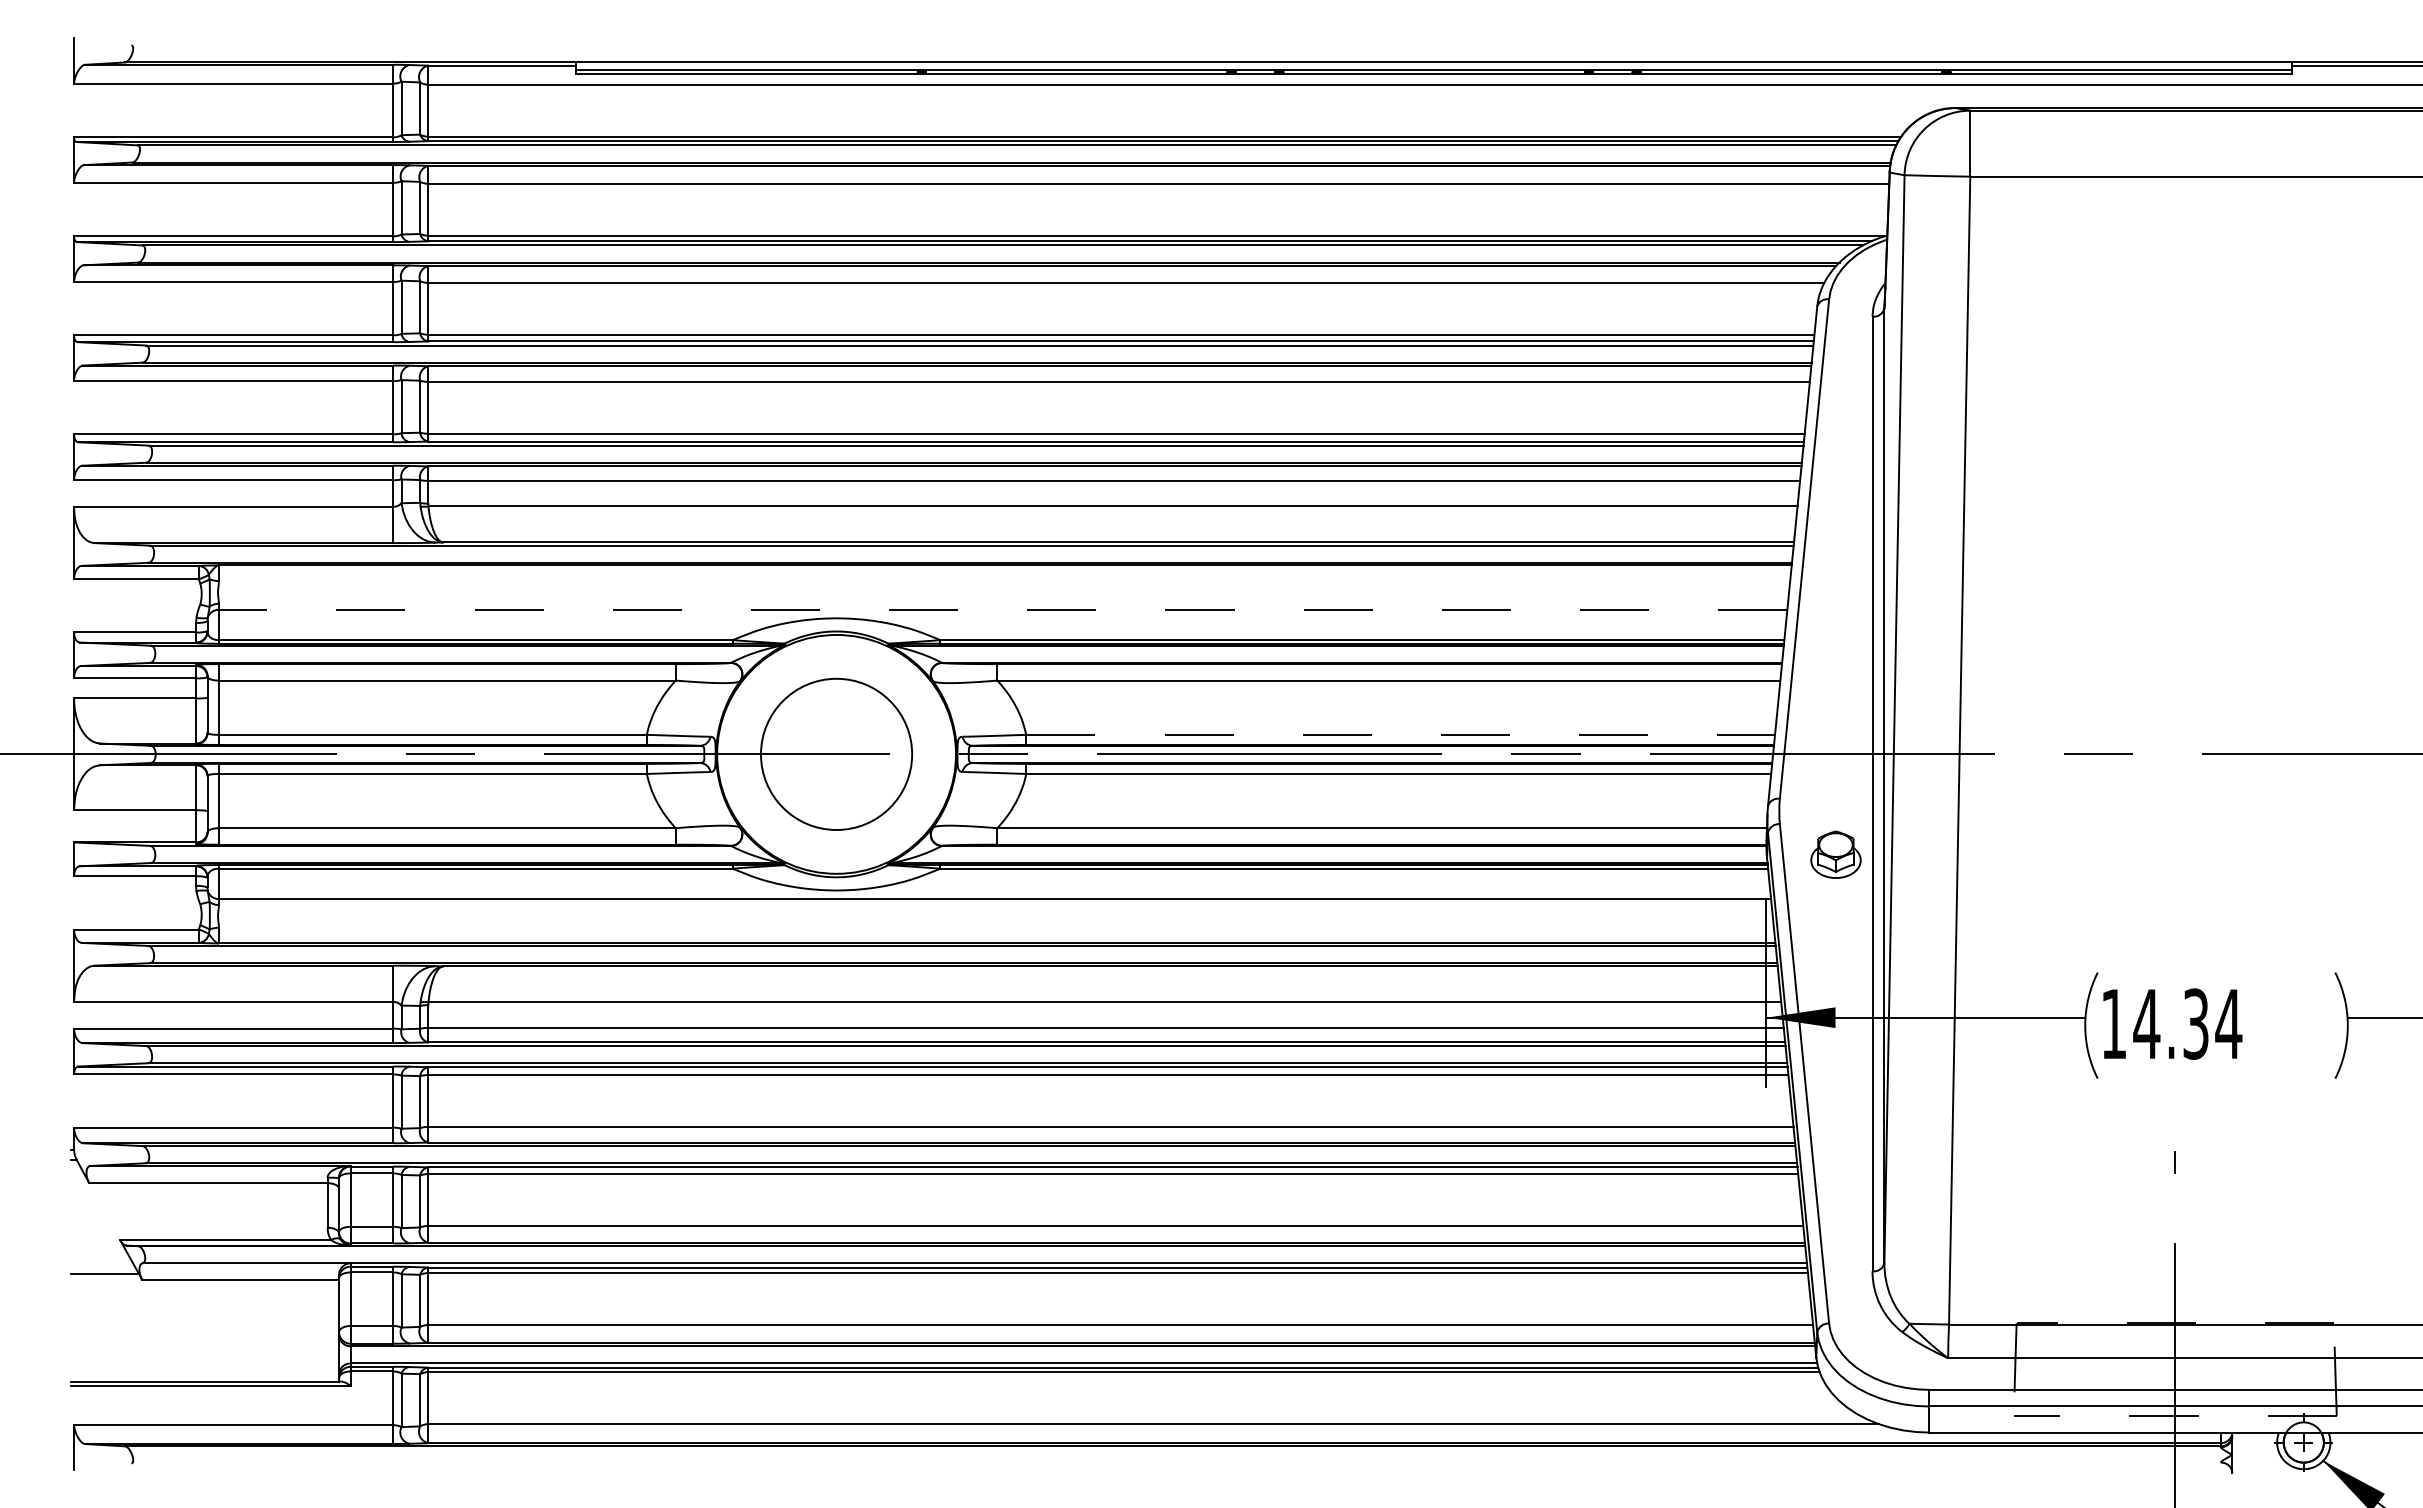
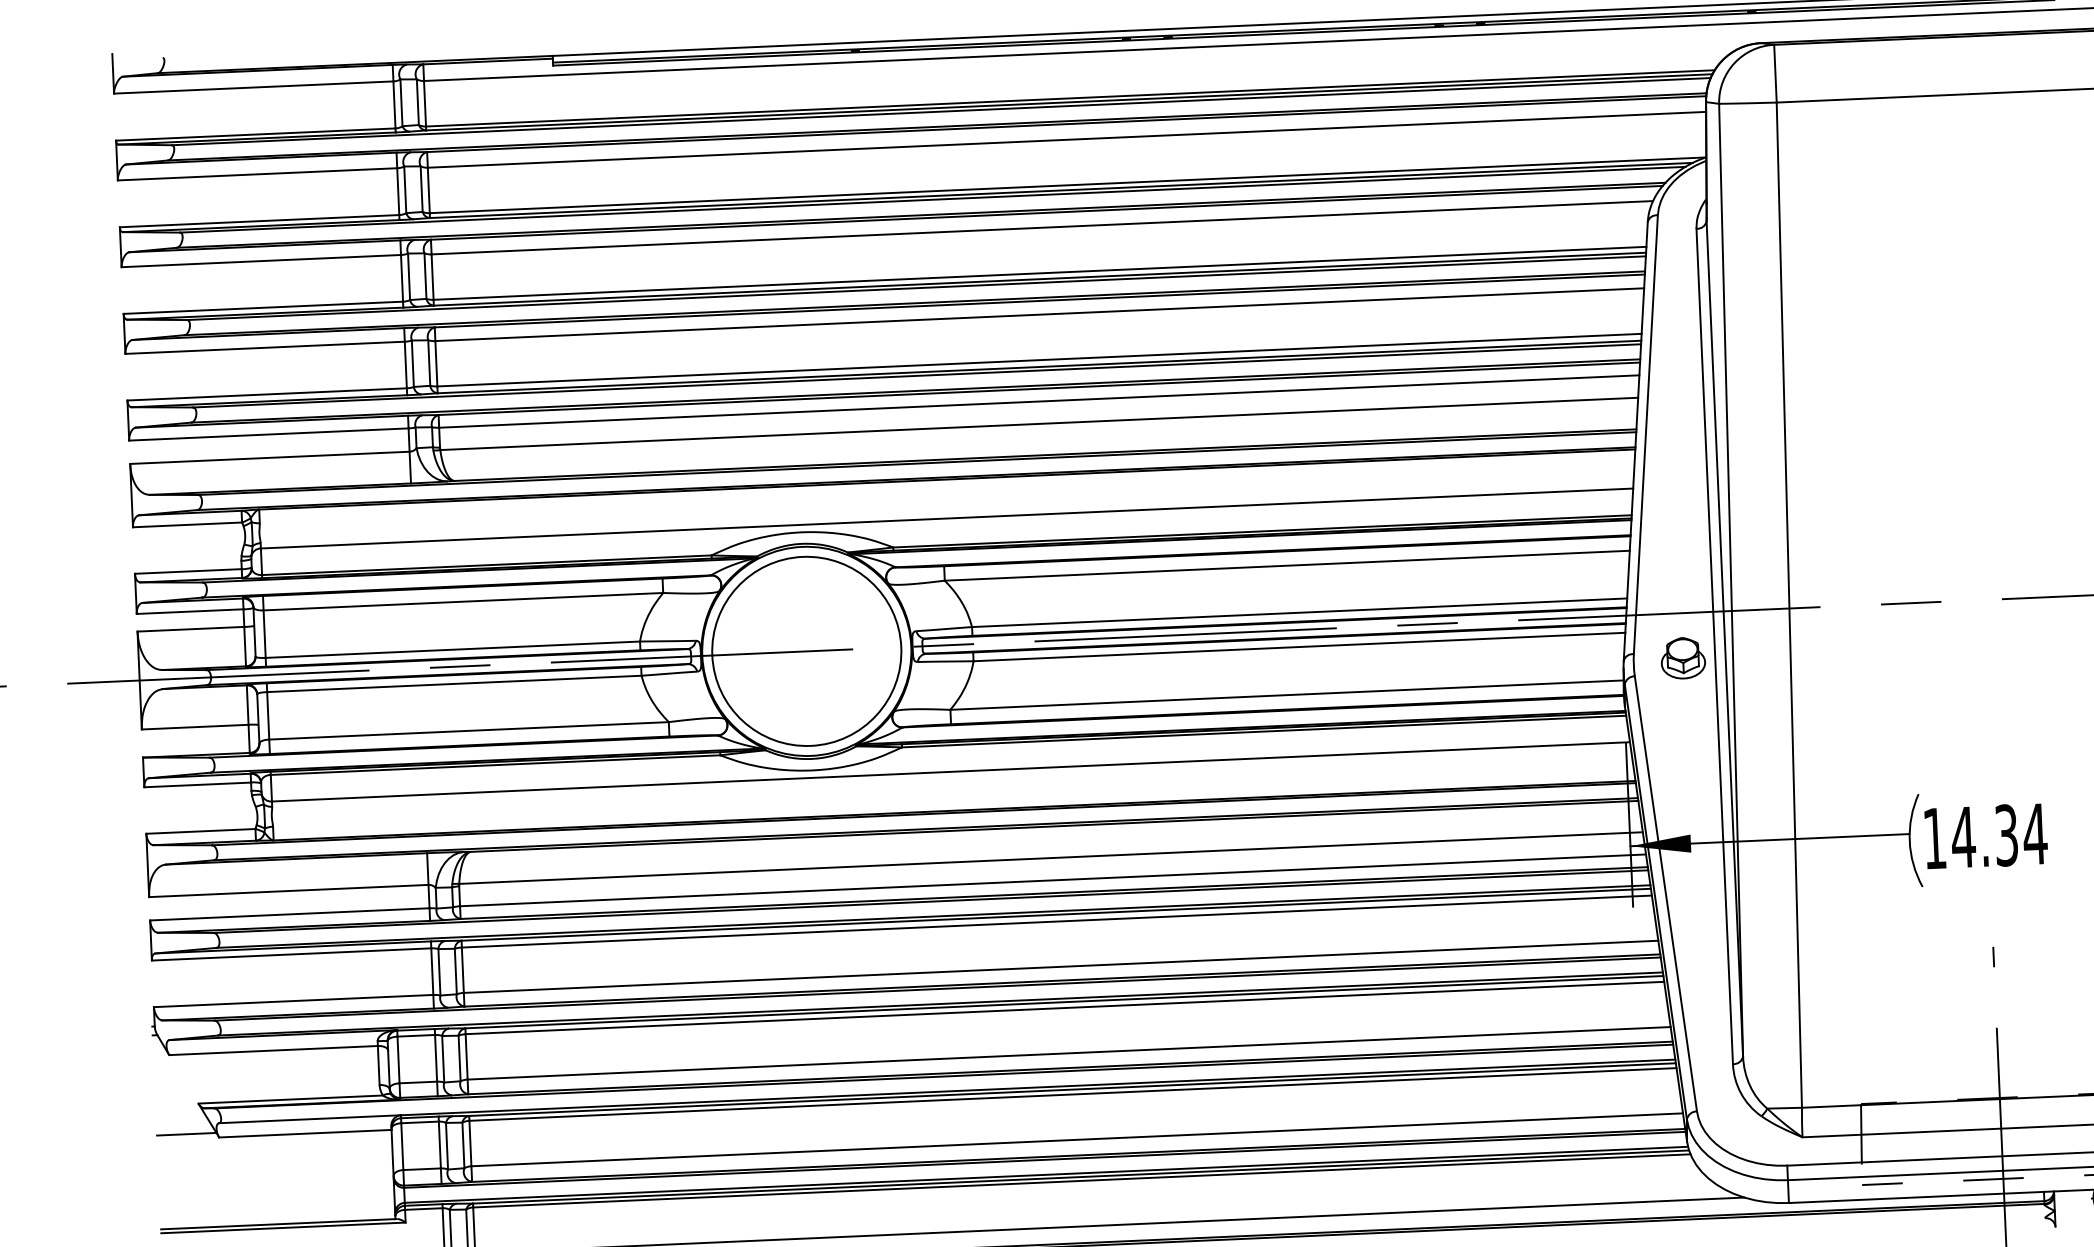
line: (1002, 609) -> (946, 518), dashed -> solid
line: (1401, 734) -> (1300, 612), dashed -> solid
circle: (836, 754) -> (806, 651), size x1.43
part: (1835, 854) -> (1682, 657), moved

